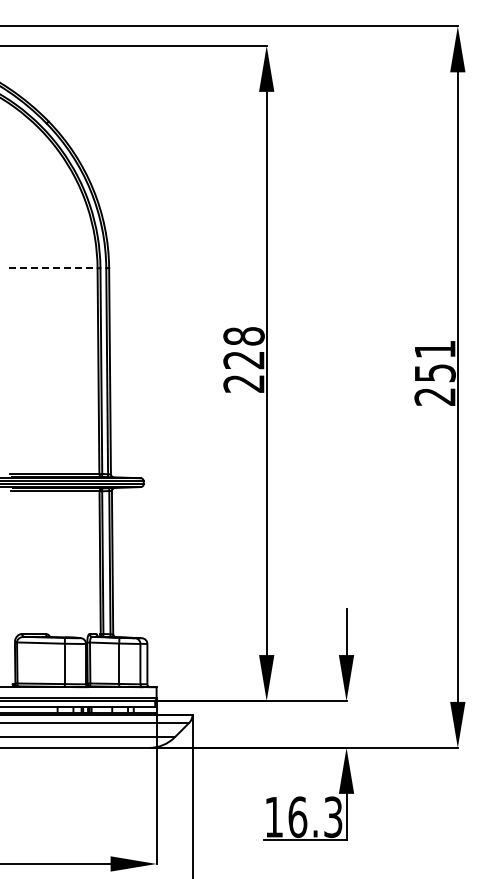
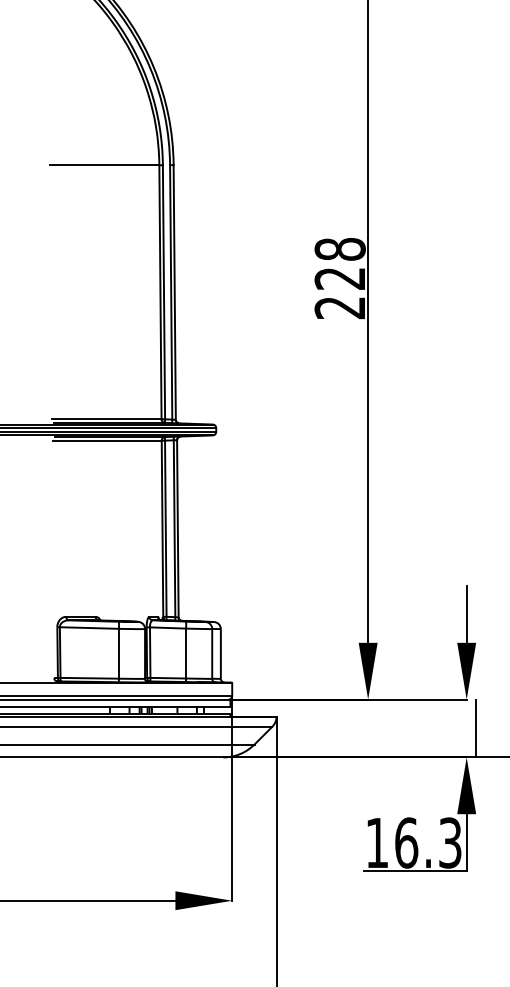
line: (53, 268) -> (104, 165), dashed -> solid
line: (354, 724) -> (476, 728), added

